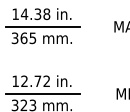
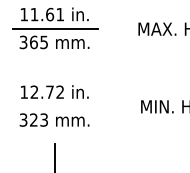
text: (35, 14) -> (47, 14), 14.38 -> 11.61
line: (42, 93) -> (55, 106), removed

